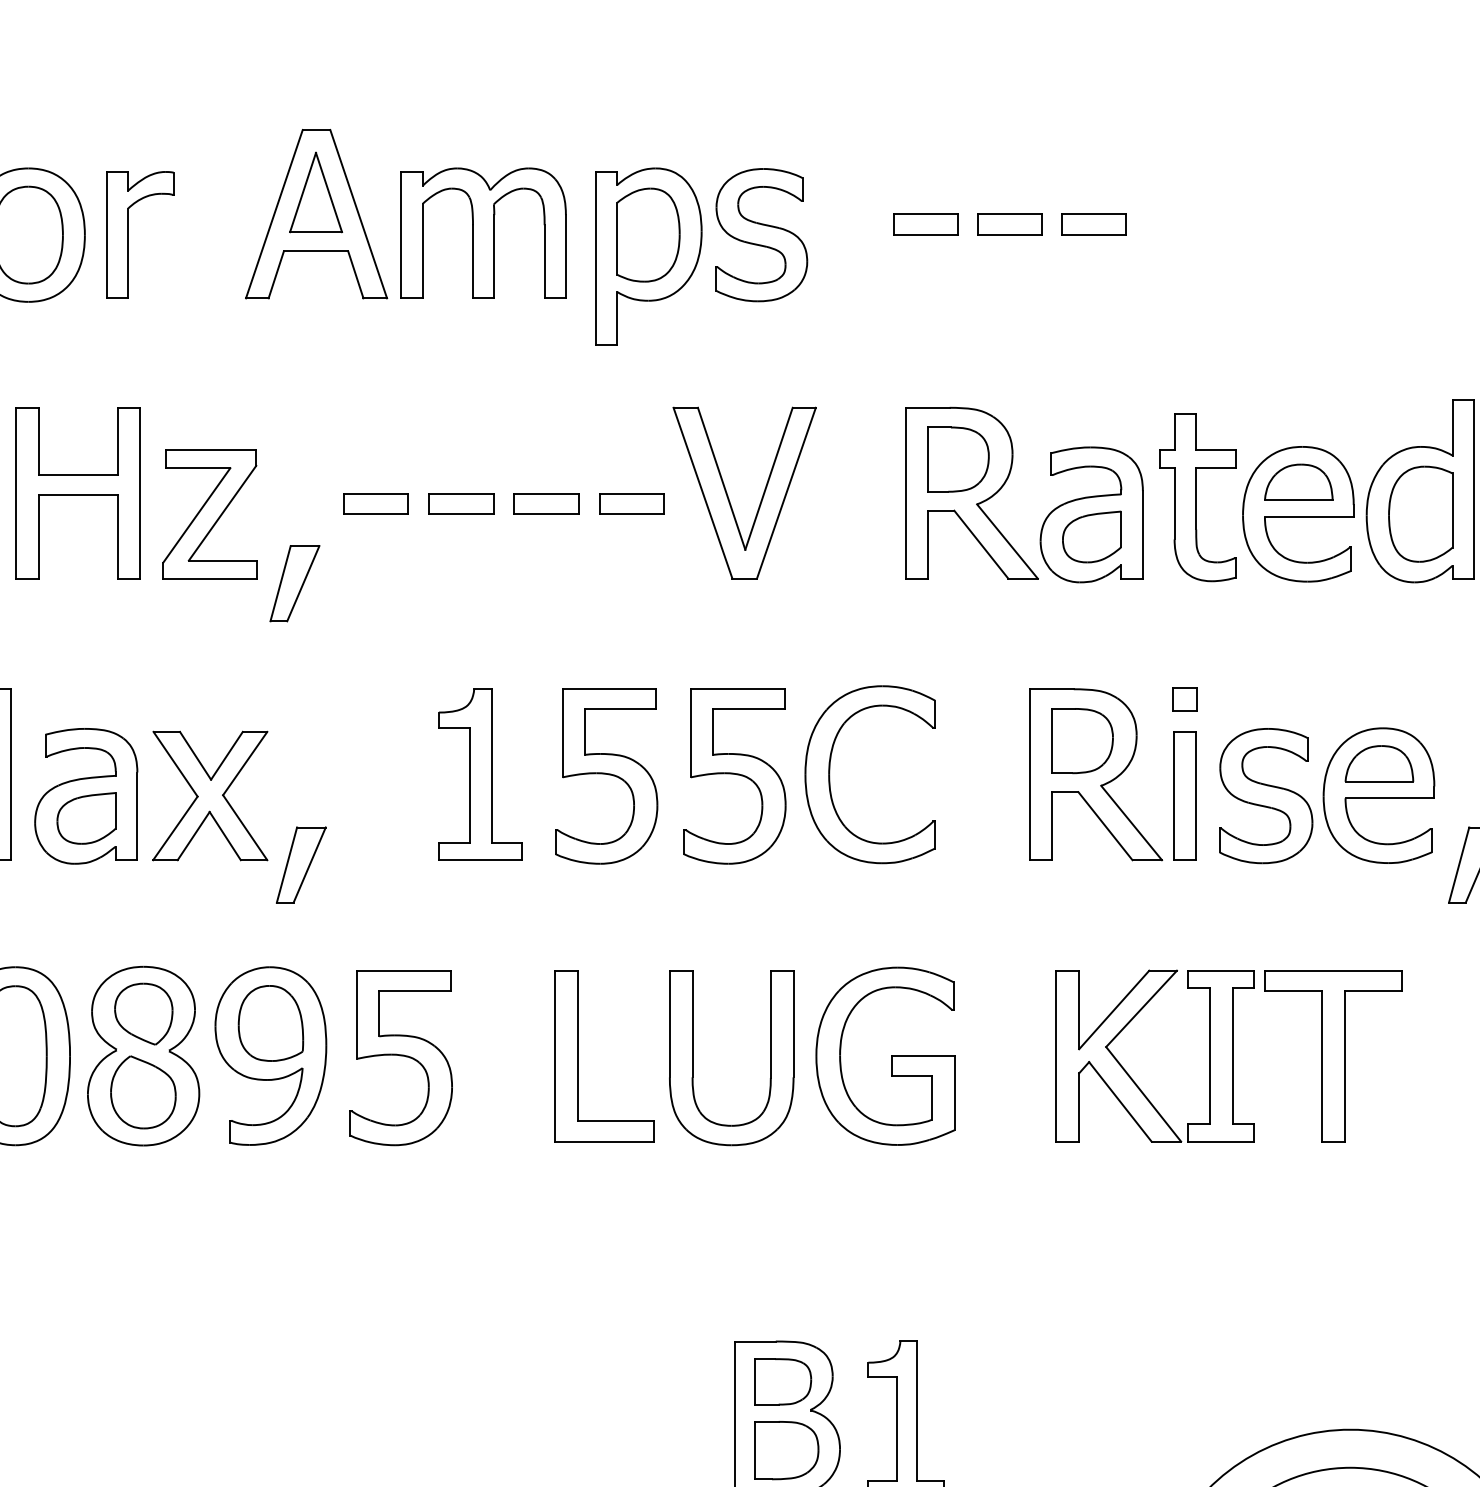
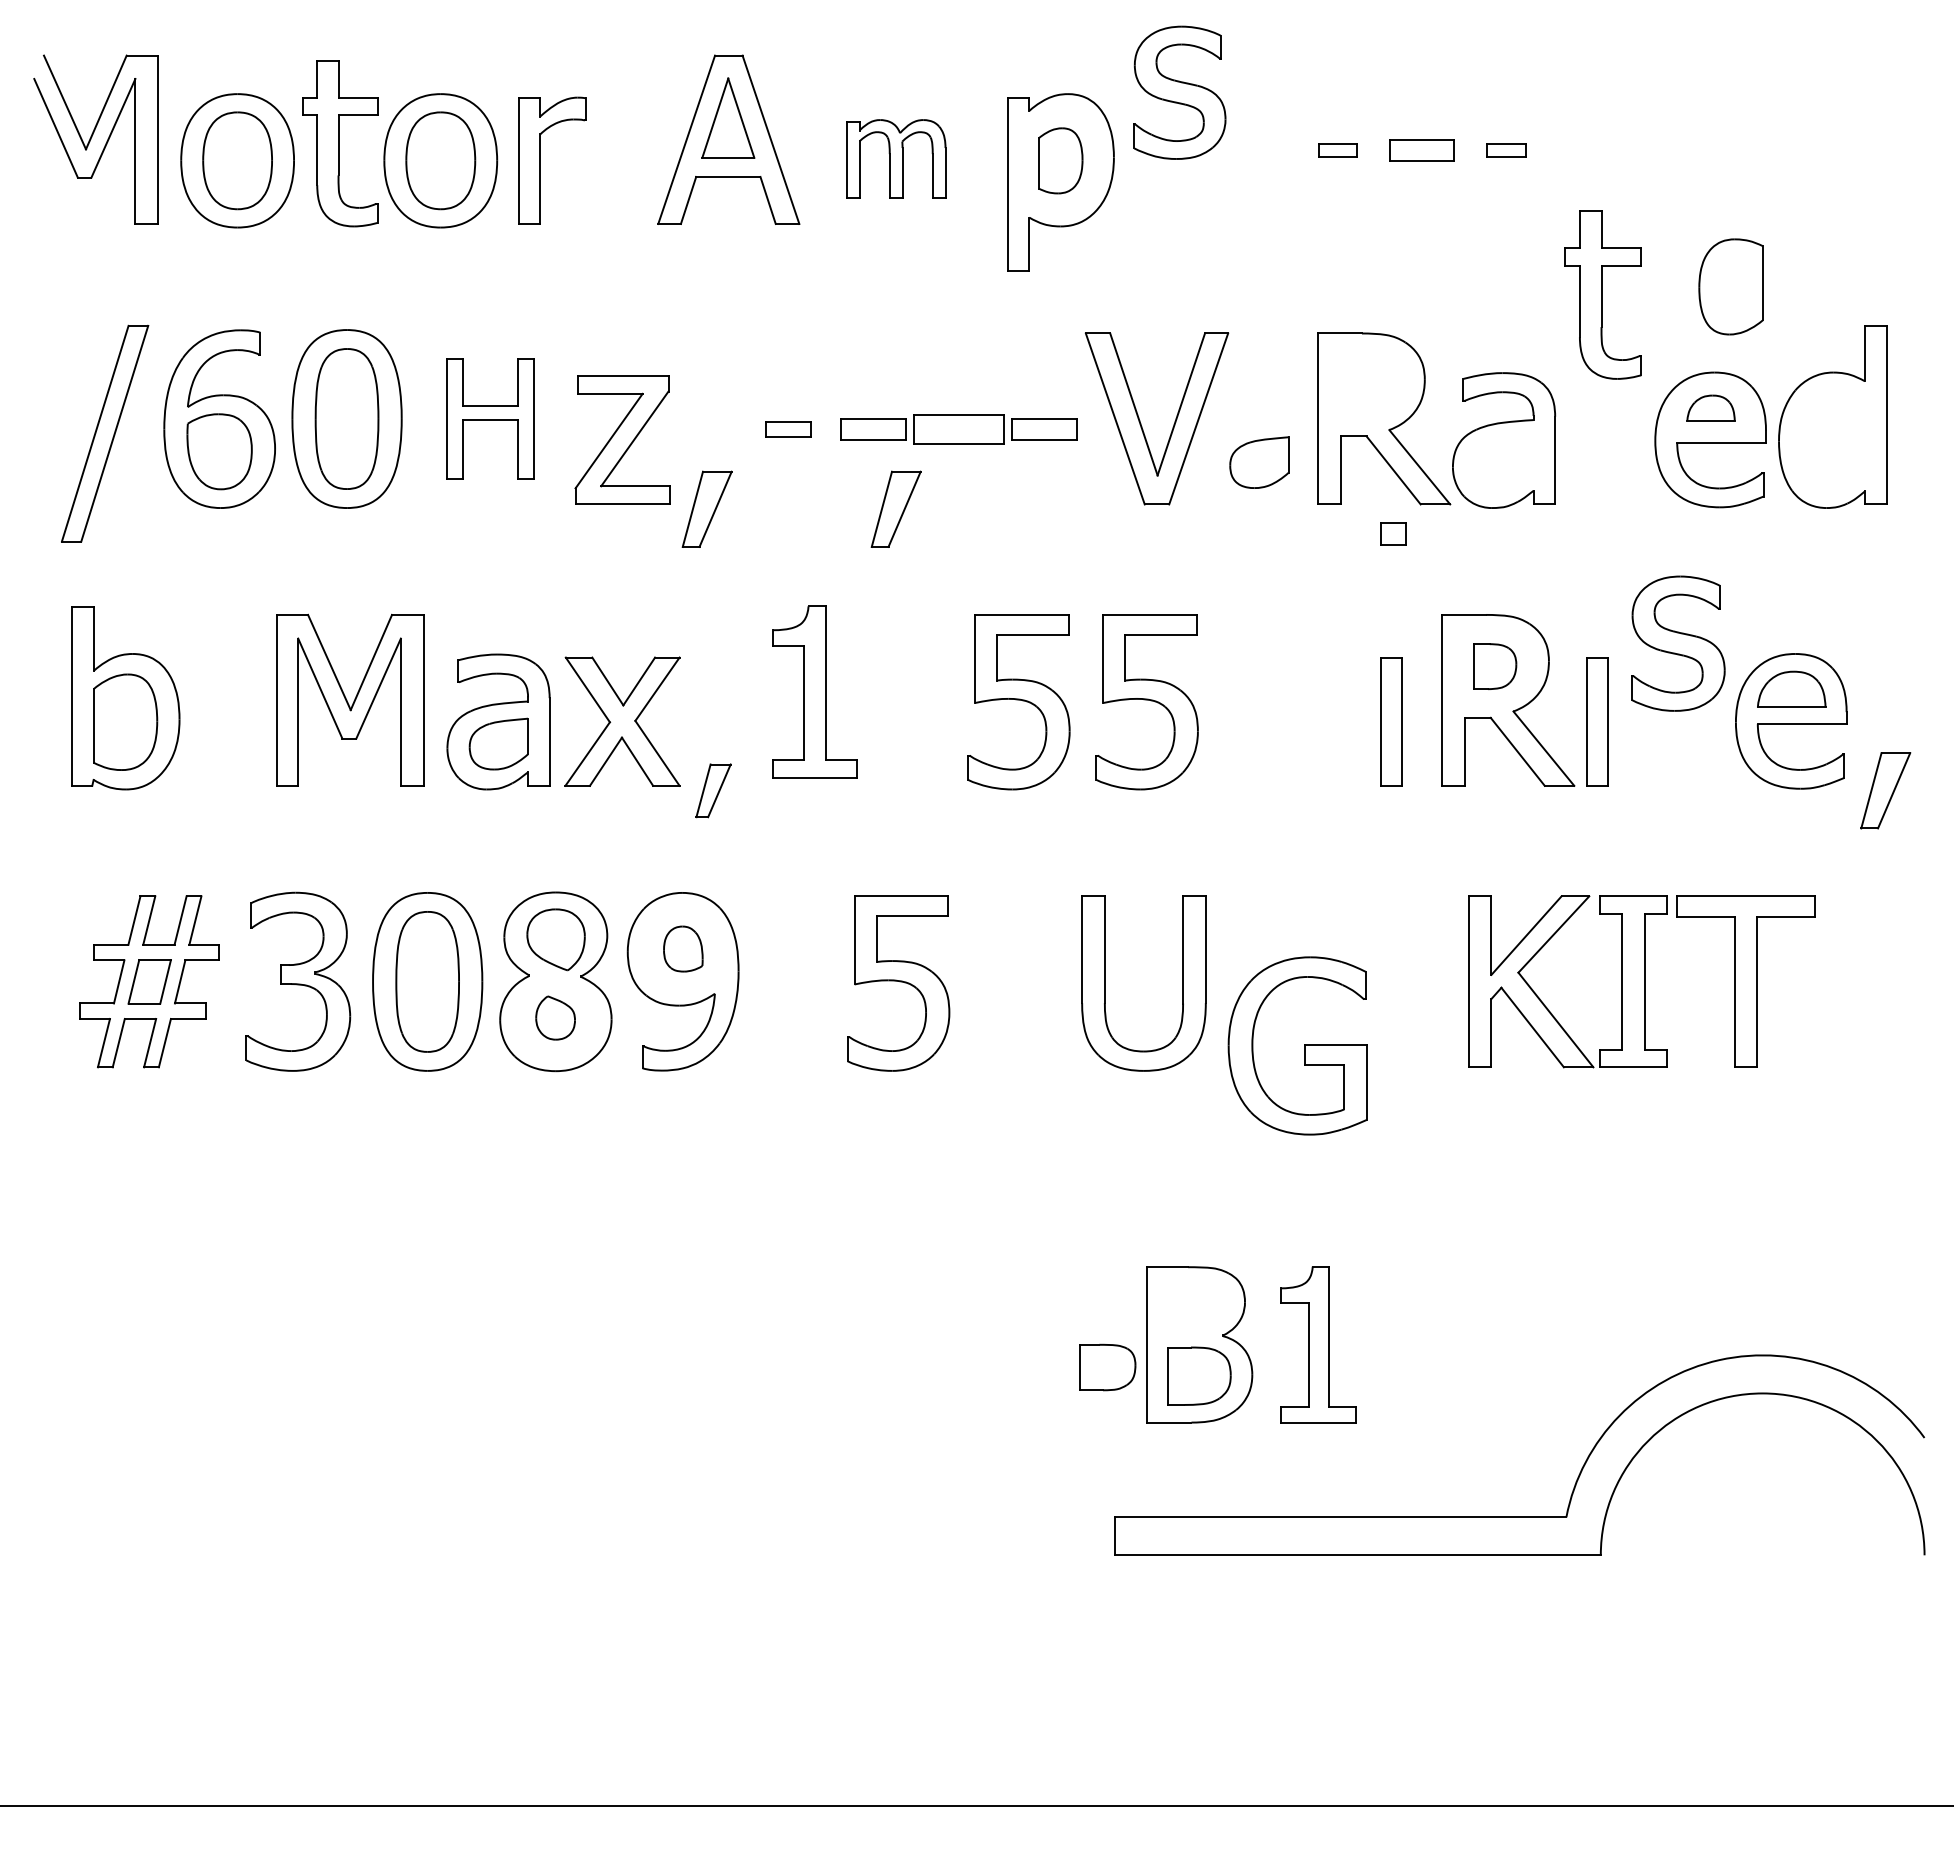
part: (925, 224) -> (1337, 150), size x0.6
part: (1094, 224) -> (1506, 150), size x0.6
part: (484, 232) -> (896, 158), size x0.6
part: (648, 234) -> (1060, 160), size x0.7
part: (761, 234) -> (1179, 92), moved
part: (958, 459) -> (1370, 385), removed
part: (1298, 481) -> (1710, 407), size x0.7
part: (78, 492) -> (490, 418), size x0.7
part: (1197, 496) -> (1602, 294), moved
part: (376, 503) -> (788, 429), size x0.7
part: (546, 503) -> (958, 429), size x1.4
part: (1420, 513) -> (1730, 286), moved
part: (1092, 536) -> (1259, 462), moved
part: (483, 582) -> (895, 508), added
part: (1185, 698) -> (1393, 533), moved
part: (1083, 740) -> (1495, 666), size x0.7
part: (480, 773) -> (814, 691), moved
part: (830, 774) -> (1242, 700), removed
part: (979, 795) -> (1391, 721), added
part: (1266, 795) -> (1678, 643), moved
part: (301, 864) -> (713, 790), size x0.7
part: (271, 1022) -> (683, 948), size x0.6
part: (578, 1055) -> (990, 981), removed
part: (892, 1055) -> (1304, 1045), moved
part: (401, 1057) -> (898, 983), moved
part: (143, 1091) -> (555, 1017), size x0.6
part: (783, 1381) -> (1107, 1367), moved

